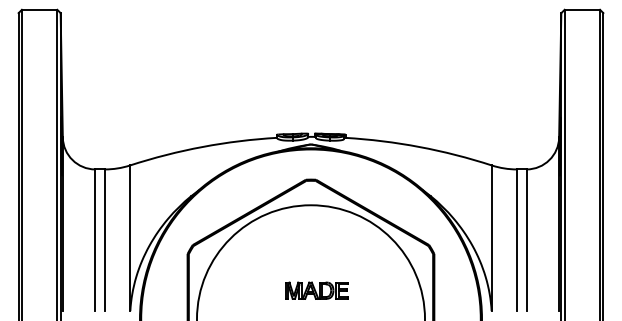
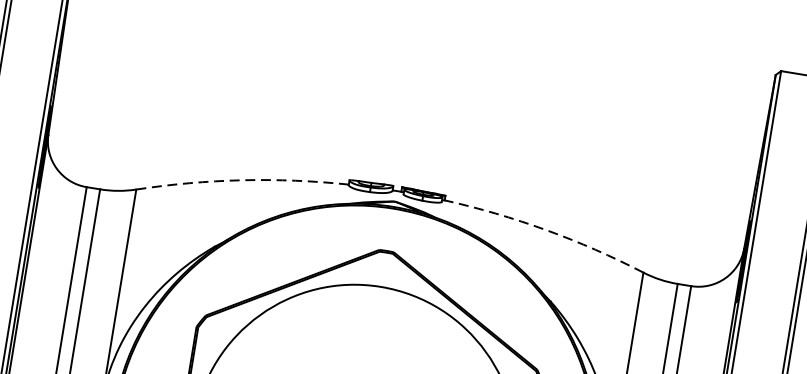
arc: (202, 146) -> (242, 179), solid -> dashed
arc: (419, 147) -> (546, 230), solid -> dashed

